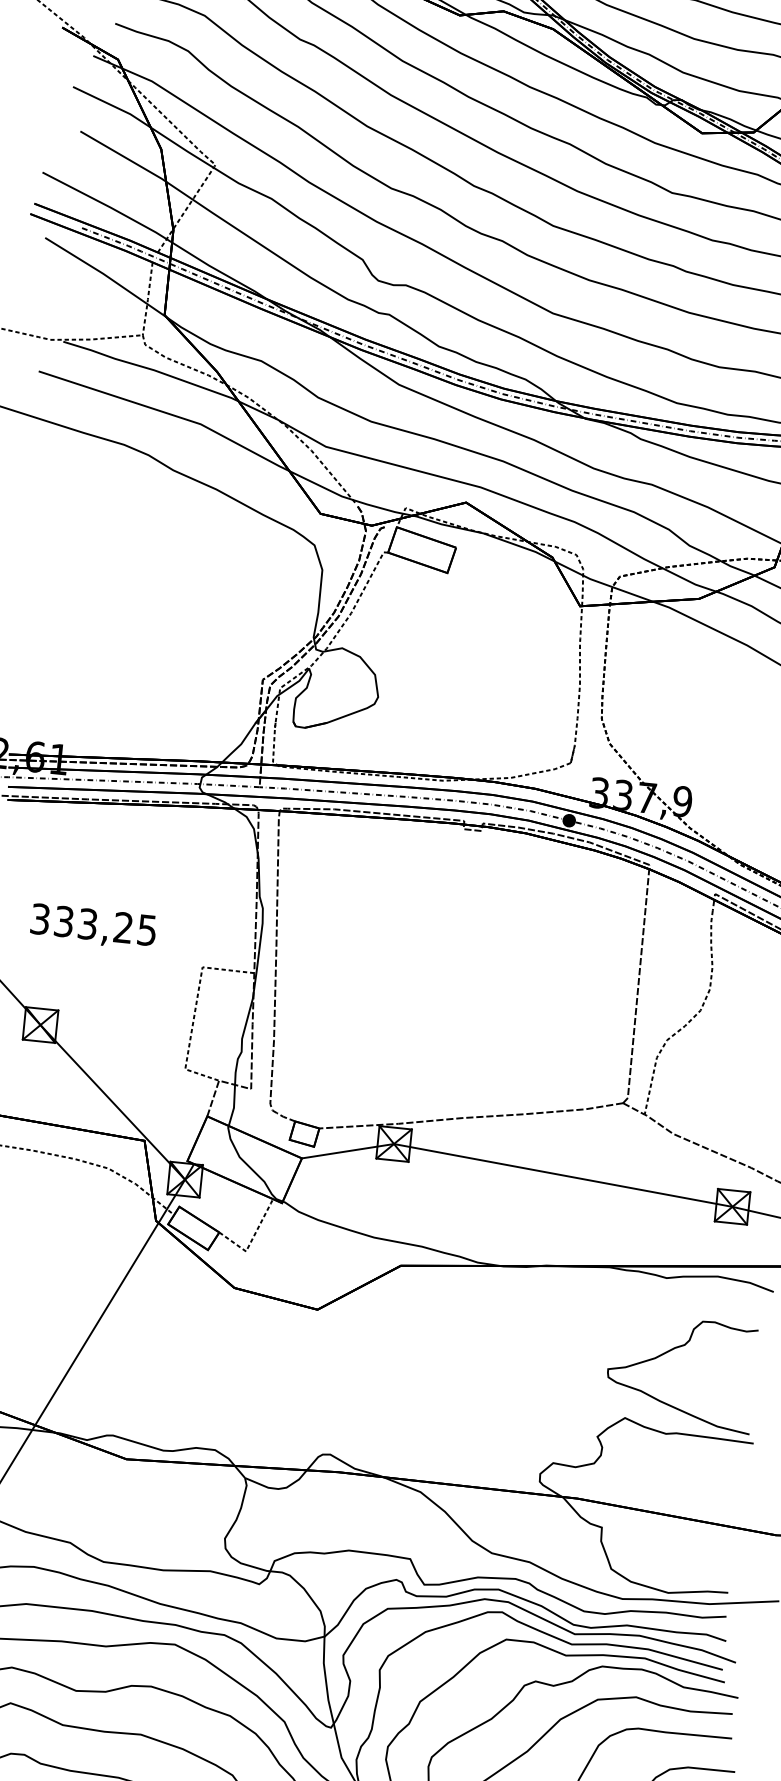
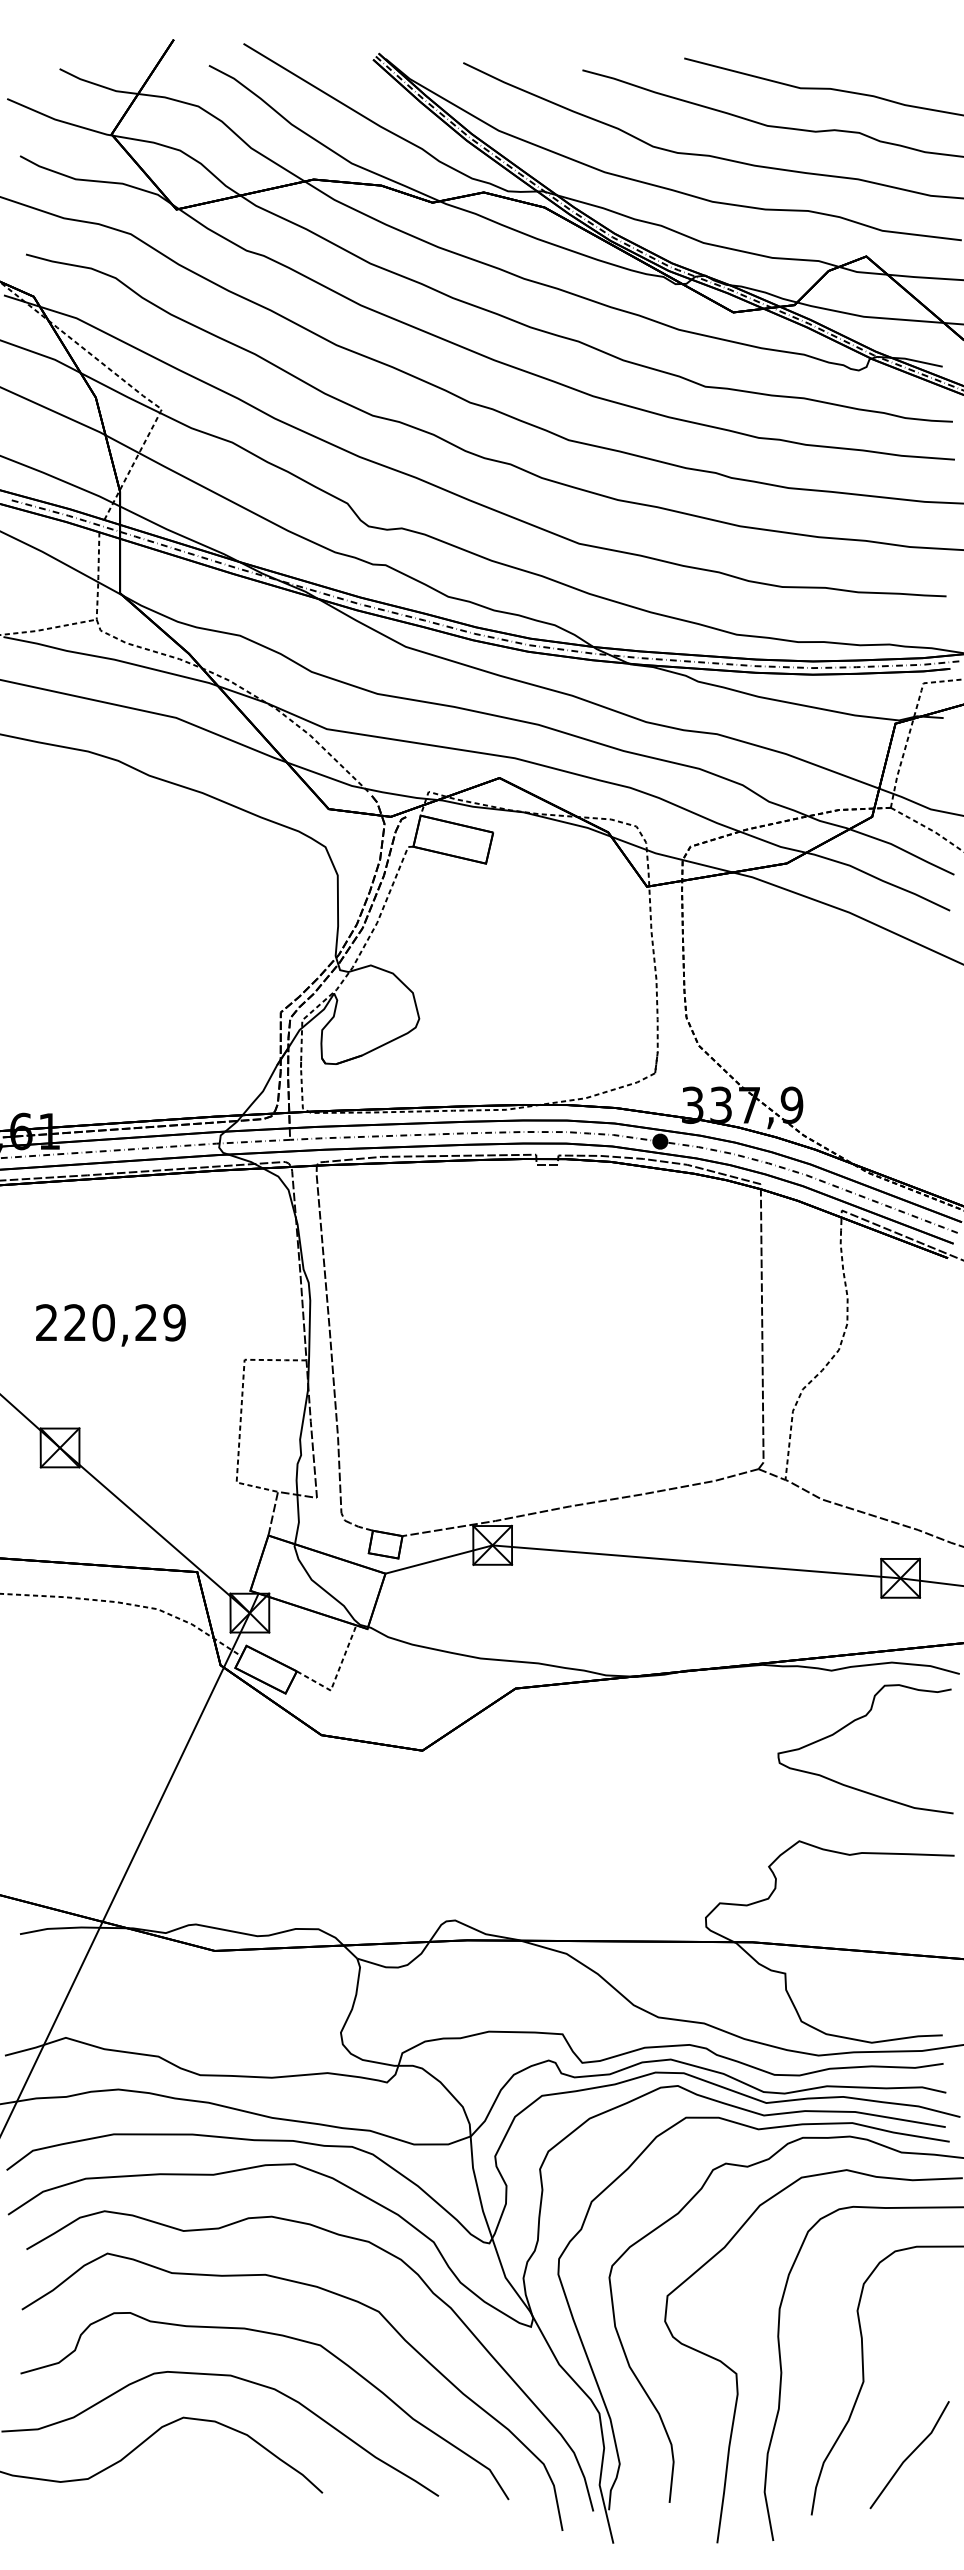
text: (93, 924) -> (110, 1322), 333,25 -> 220,29
curve: (670, 1351) -> (850, 1724), moved

